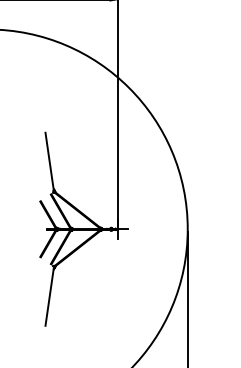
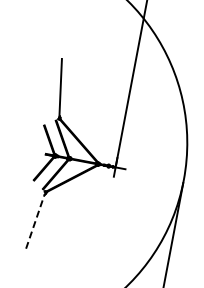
line: (49, 297) -> (35, 221), solid -> dashed

